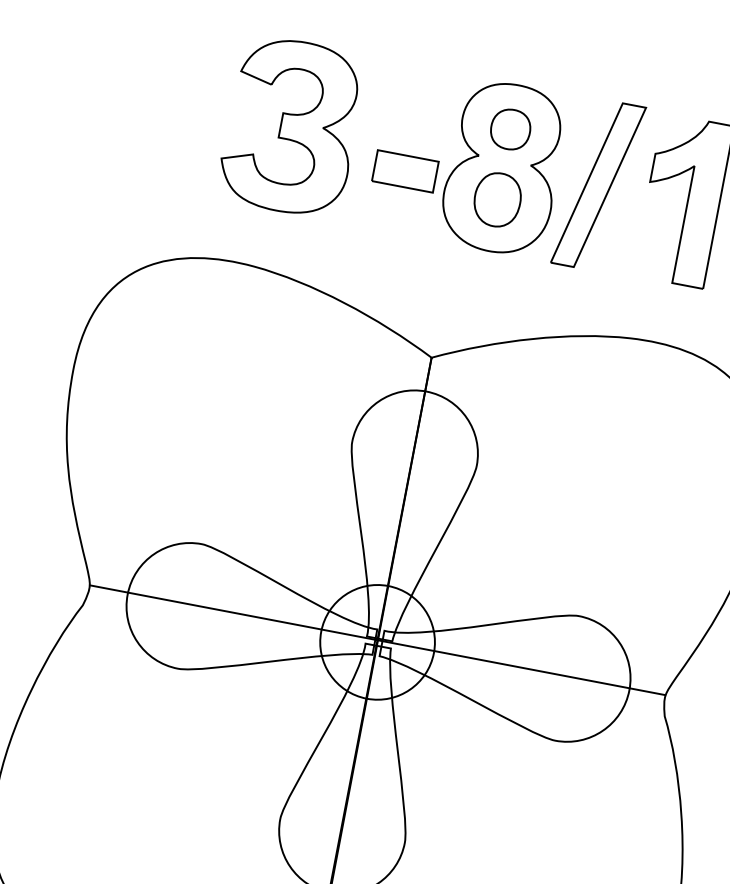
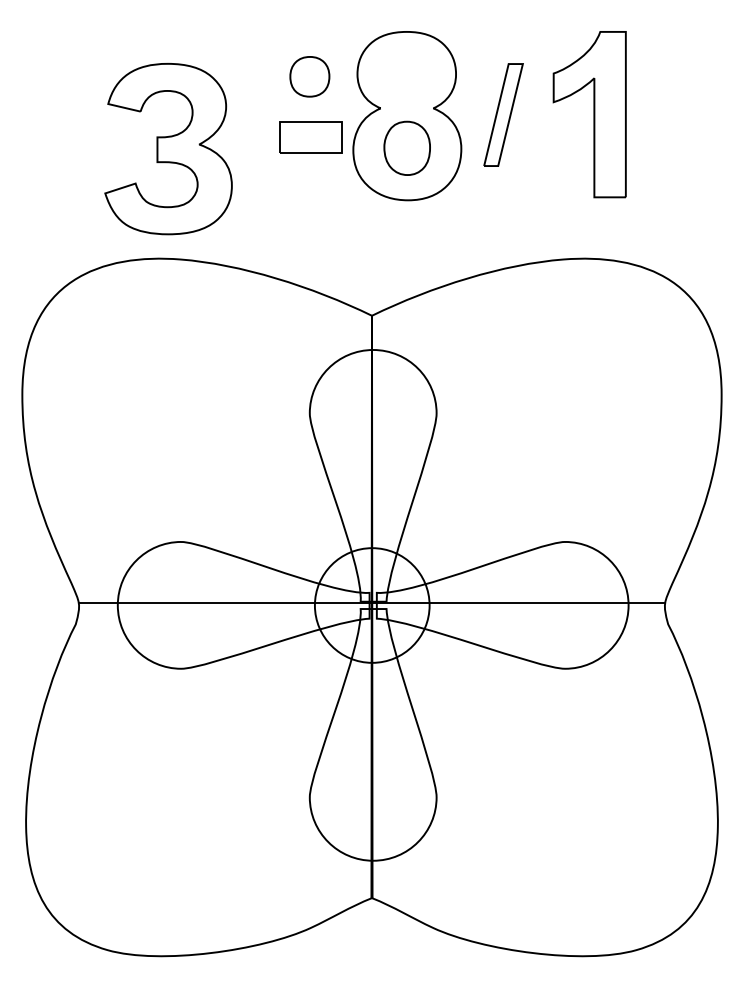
part: (291, 127) -> (168, 149), moved
part: (510, 129) -> (309, 76), moved
part: (598, 184) -> (503, 114), size x0.6

